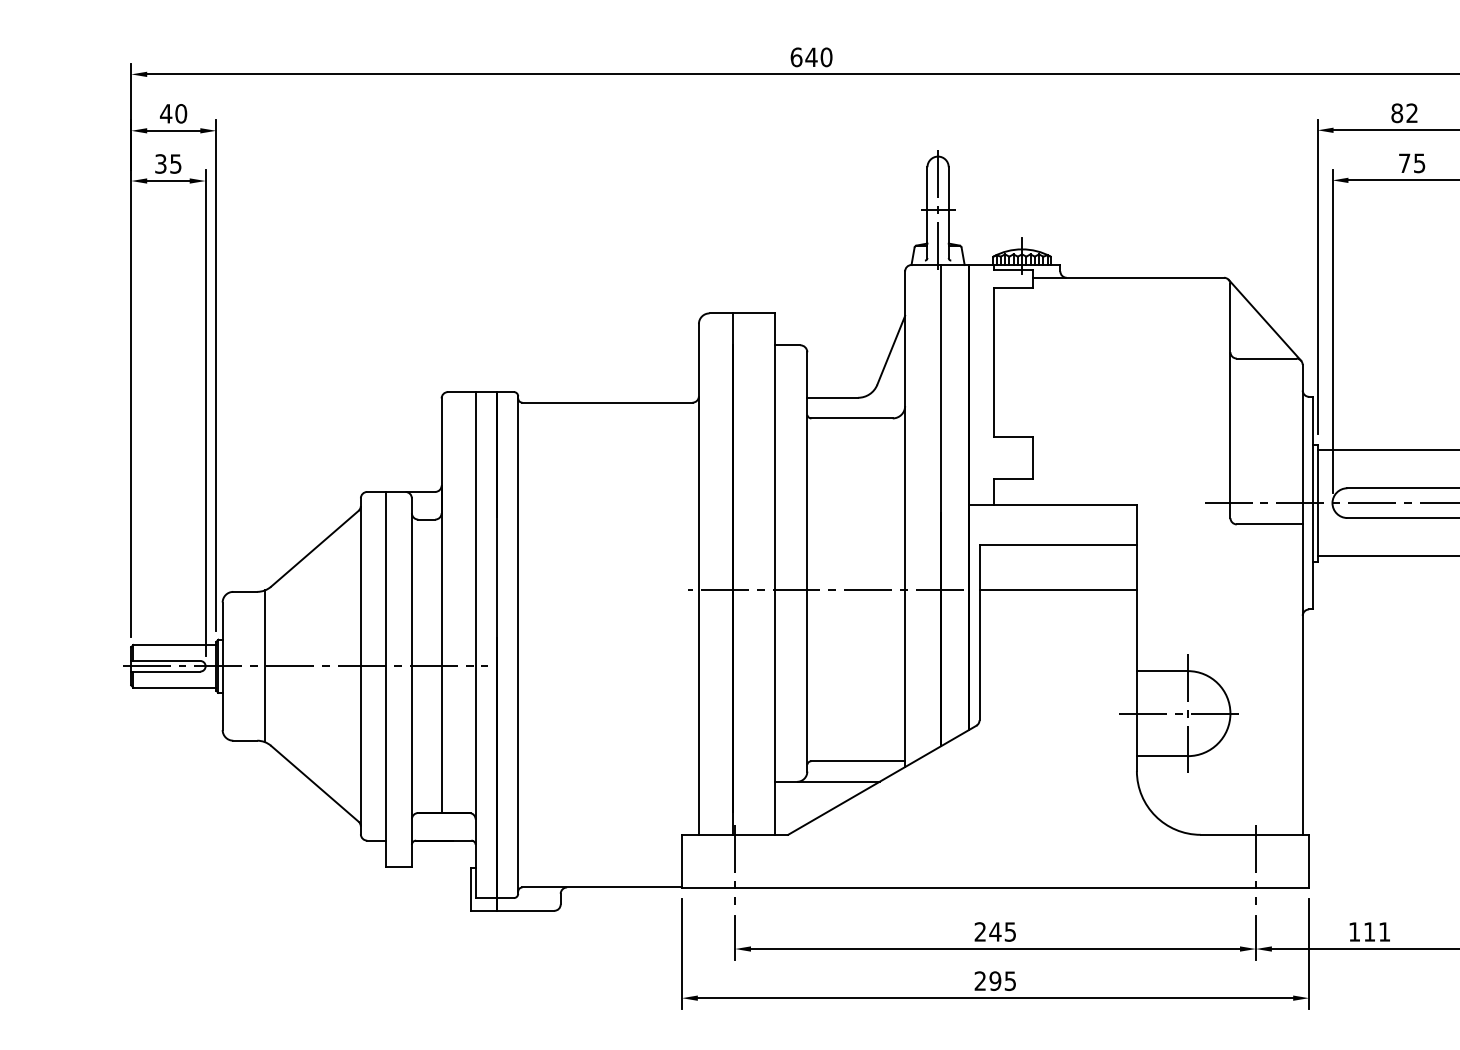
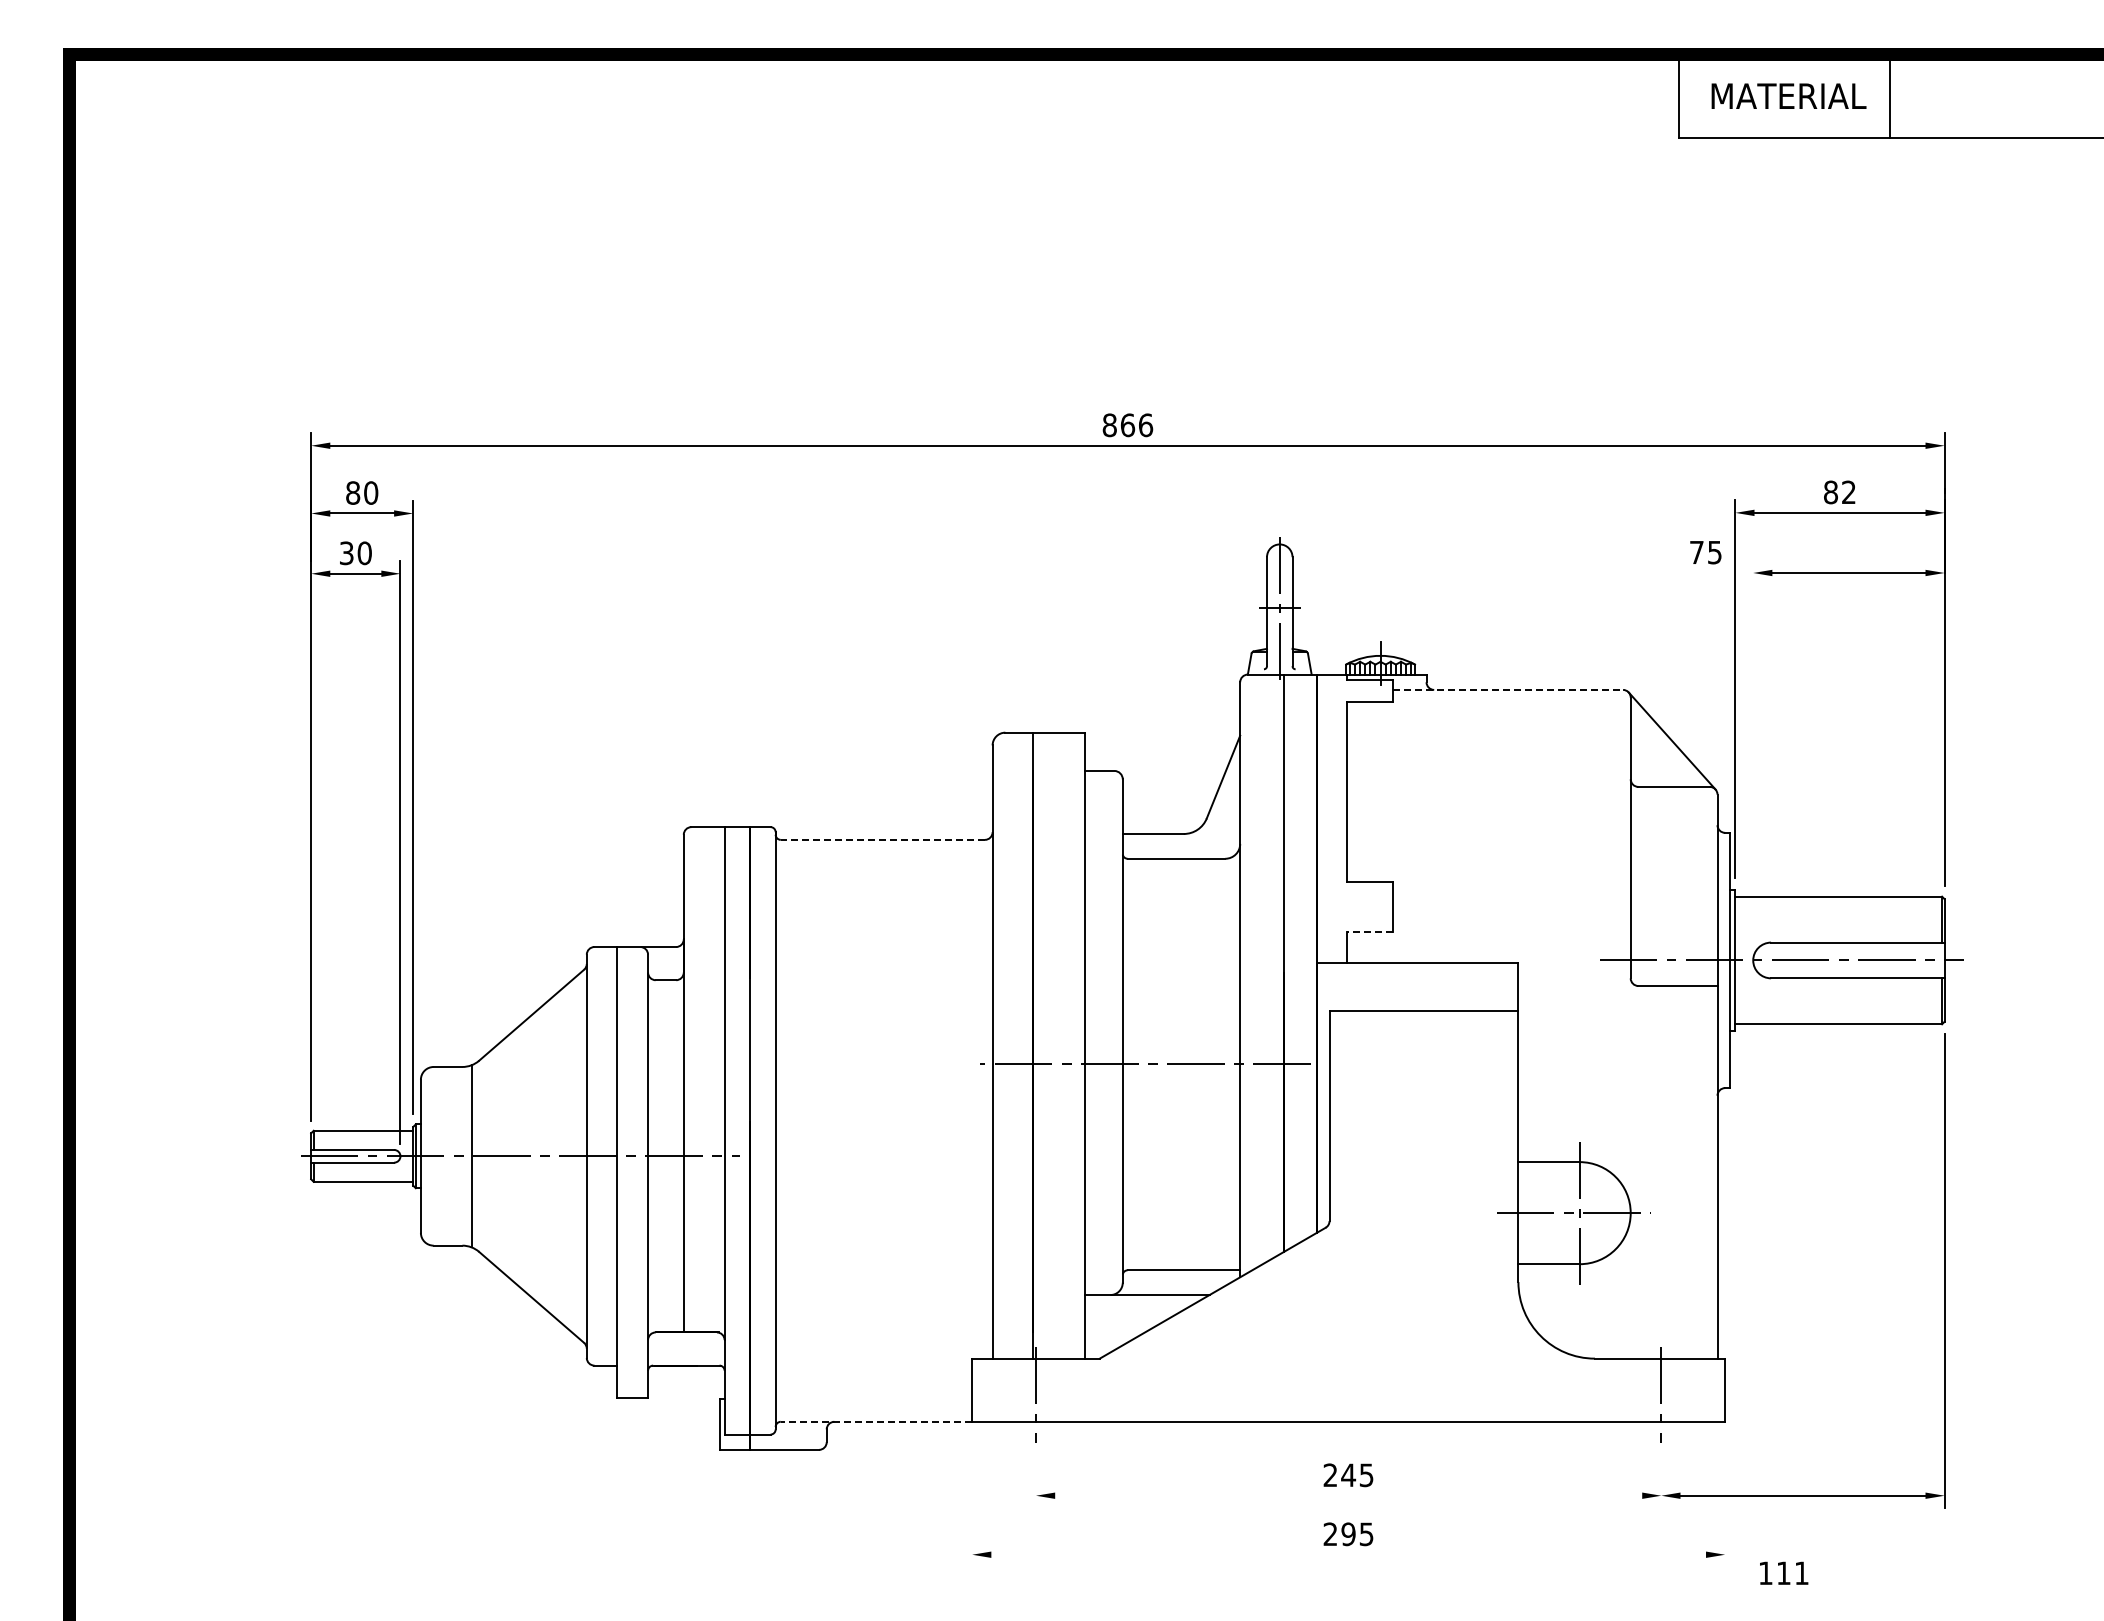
text: (811, 57) -> (1127, 425), 640 -> 866
text: (165, 113) -> (352, 492), 40 -> 80
text: (1411, 163) -> (1705, 552), moved
text: (175, 164) -> (364, 553), 35 -> 30
line: (1128, 277) -> (1508, 689), solid -> dashed
line: (1332, 330) -> (1753, 753), removed
line: (607, 402) -> (882, 839), solid -> dashed
line: (1013, 479) -> (1370, 931), solid -> dashed
line: (1057, 589) -> (1423, 1064), removed
line: (602, 887) -> (876, 1421), solid -> dashed
text: (1370, 931) -> (1784, 1572), moved
line: (735, 938) -> (1036, 1482), removed
line: (1256, 938) -> (1661, 1482), removed
line: (995, 948) -> (1348, 1495), removed
line: (682, 953) -> (972, 1501), removed
line: (1309, 953) -> (1725, 1501), removed
line: (995, 997) -> (1348, 1554), removed

